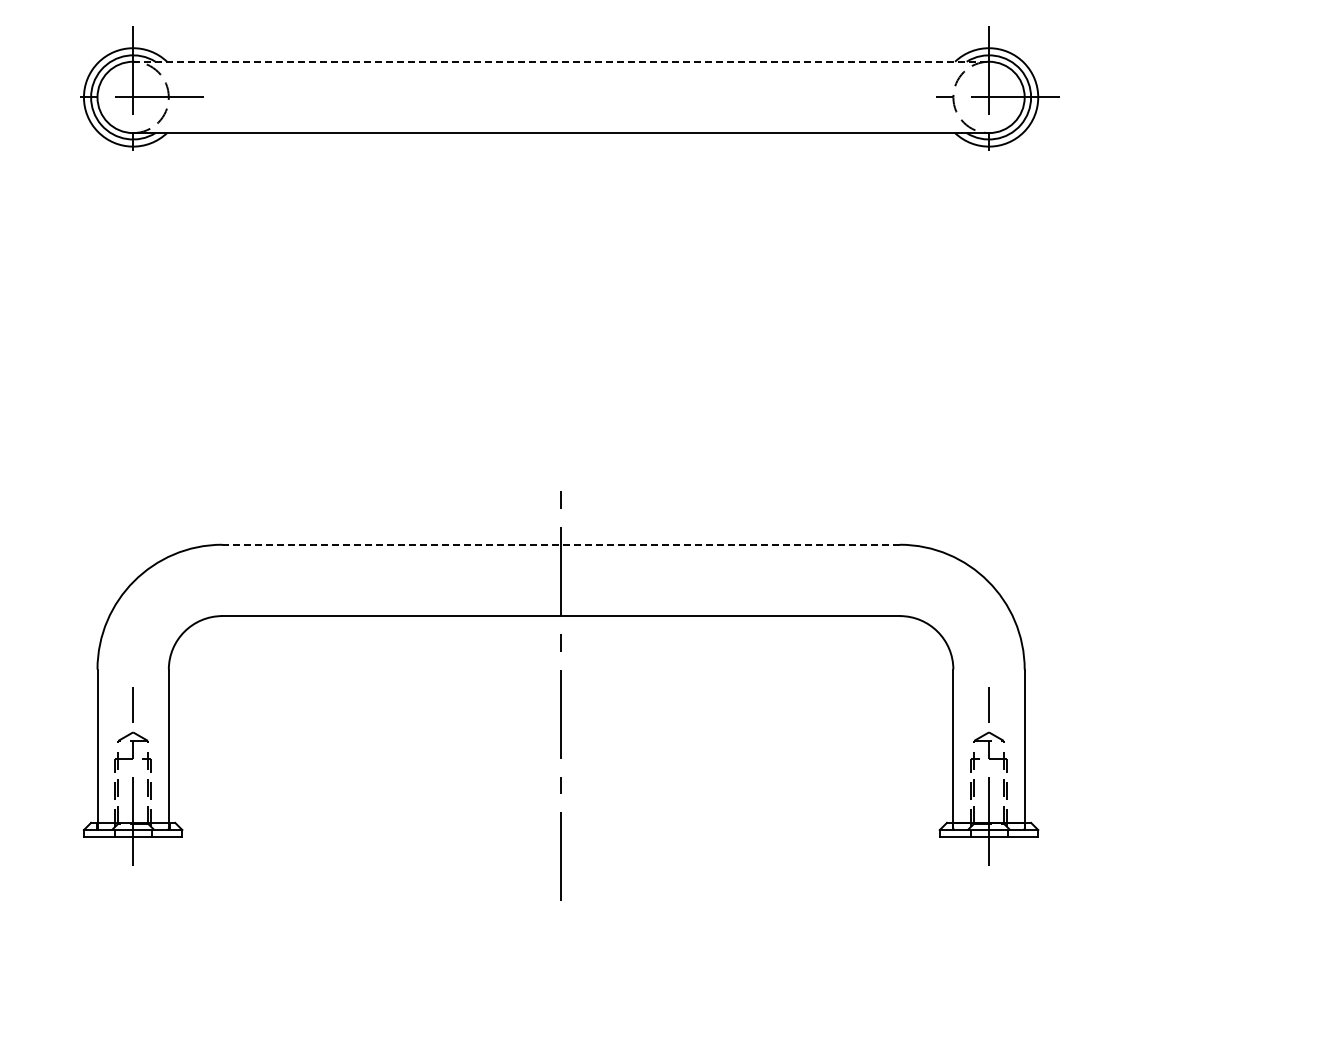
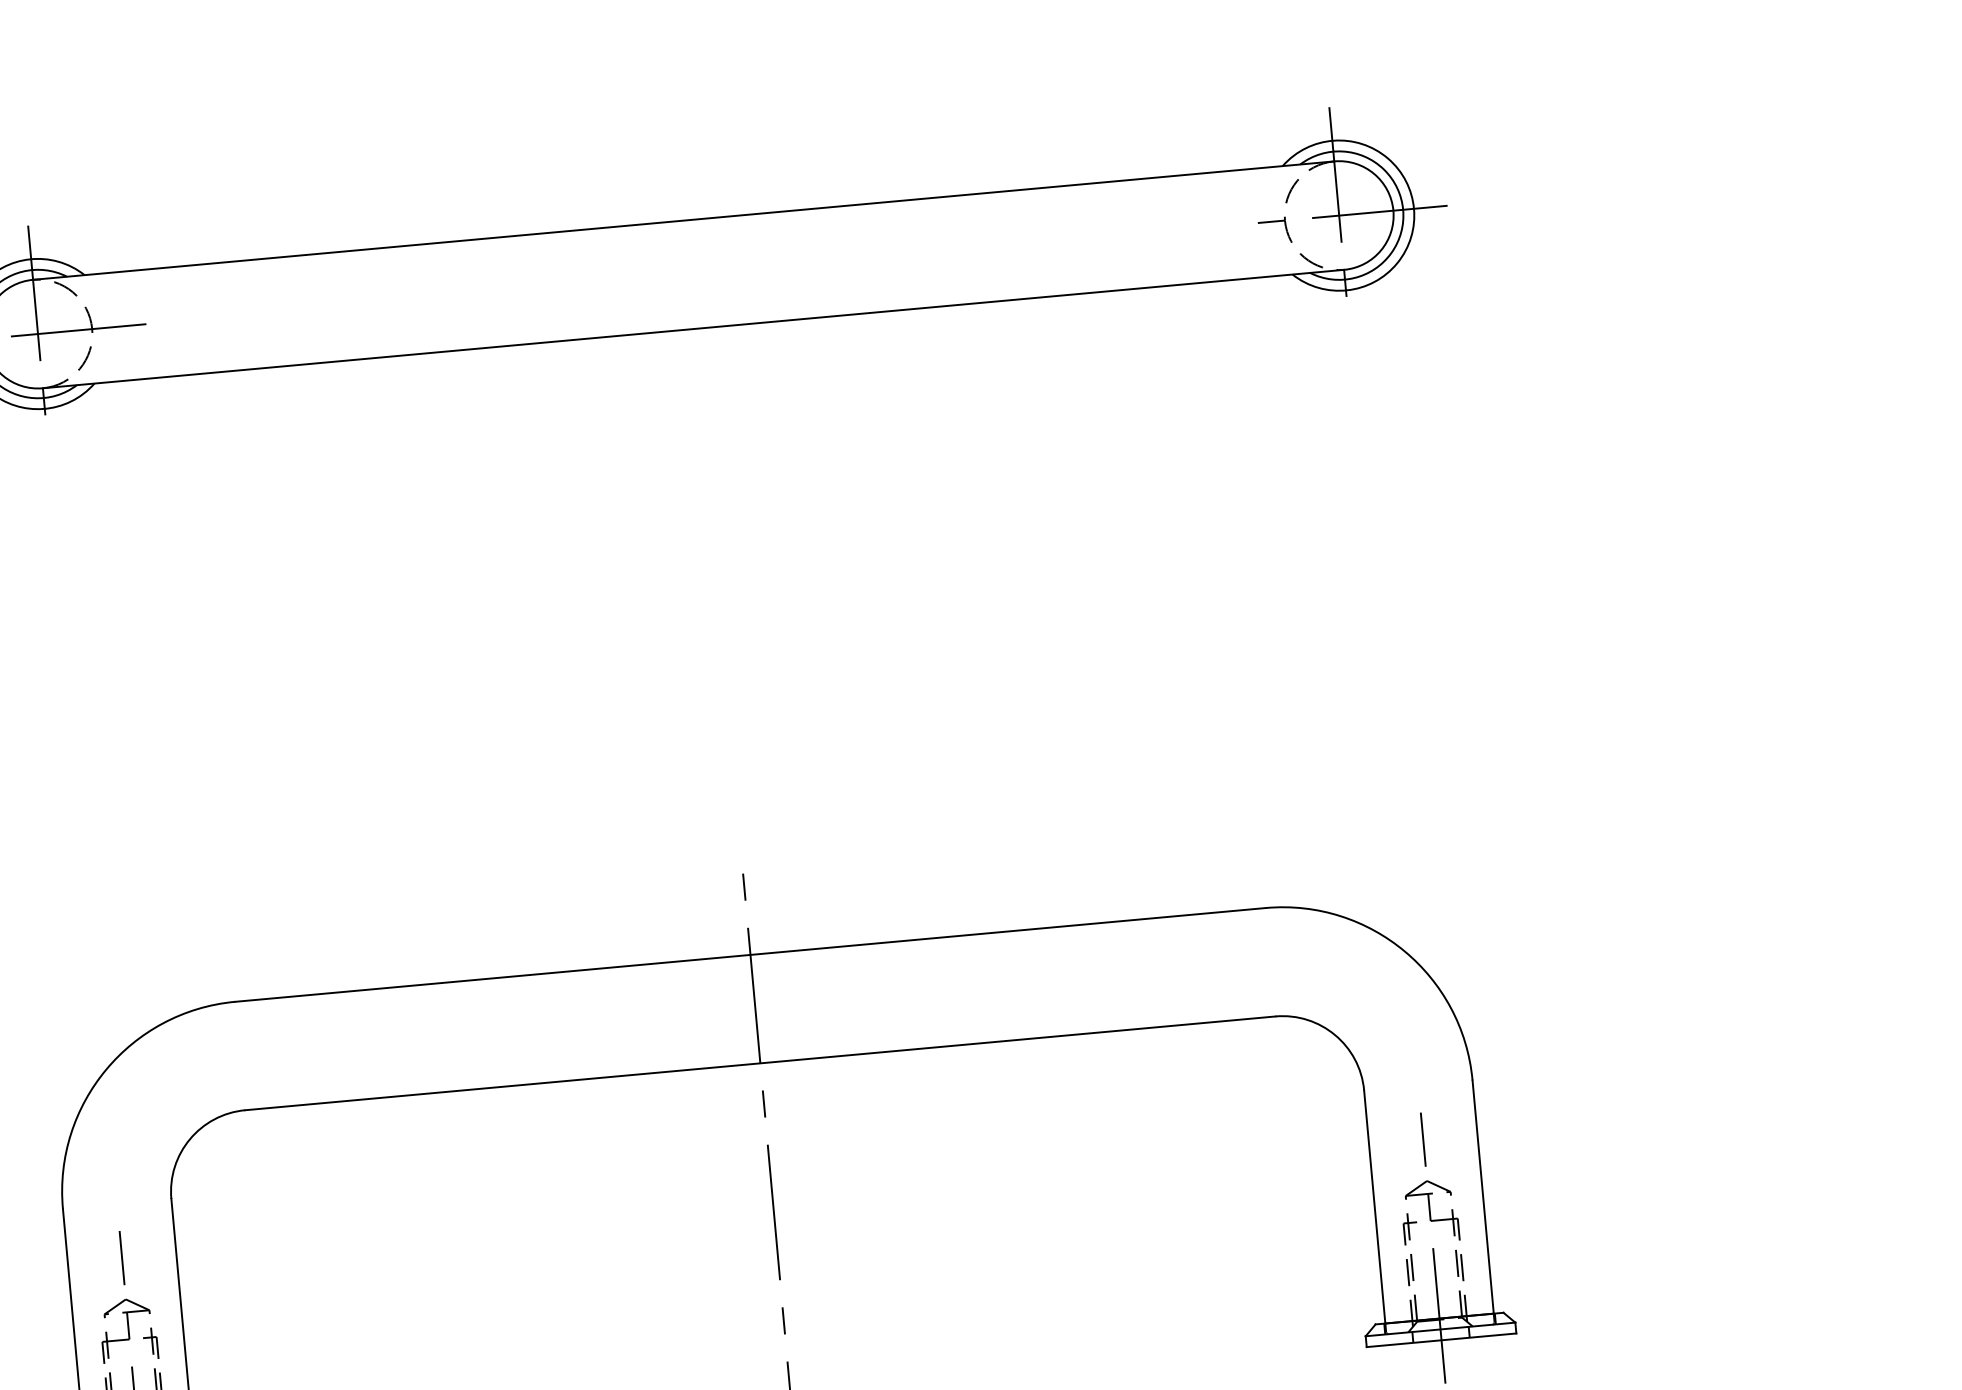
line: (561, 61) -> (684, 220), dashed -> solid
line: (561, 544) -> (751, 954), dashed -> solid

